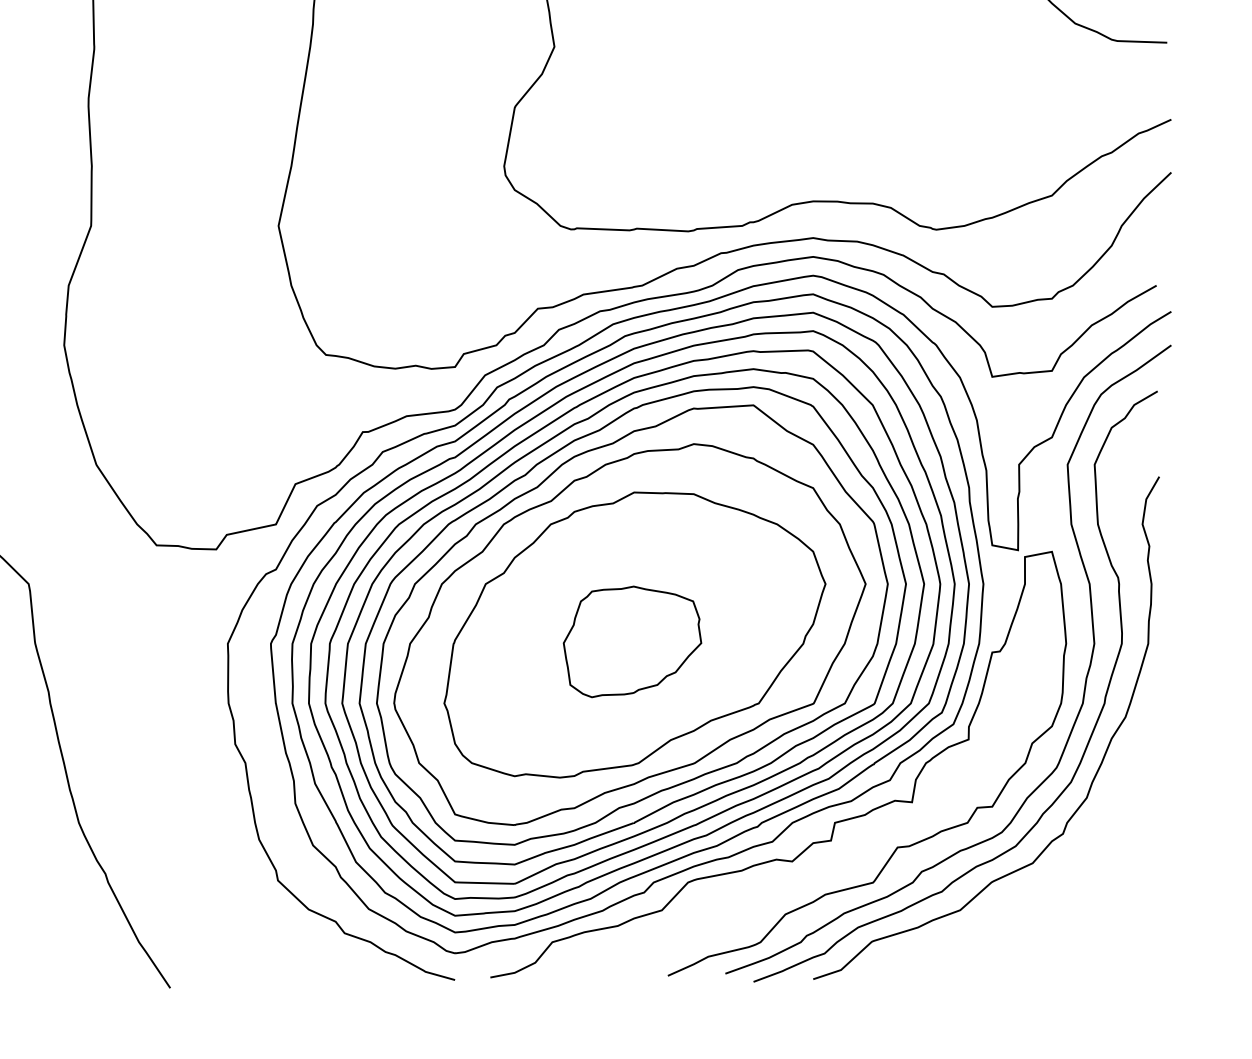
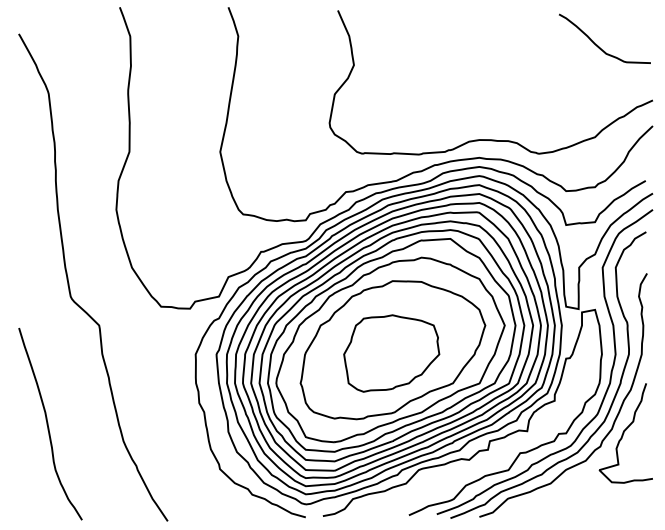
part: (631, 641) -> (391, 353), size x1.43
curve: (1112, 806) -> (624, 433), added

